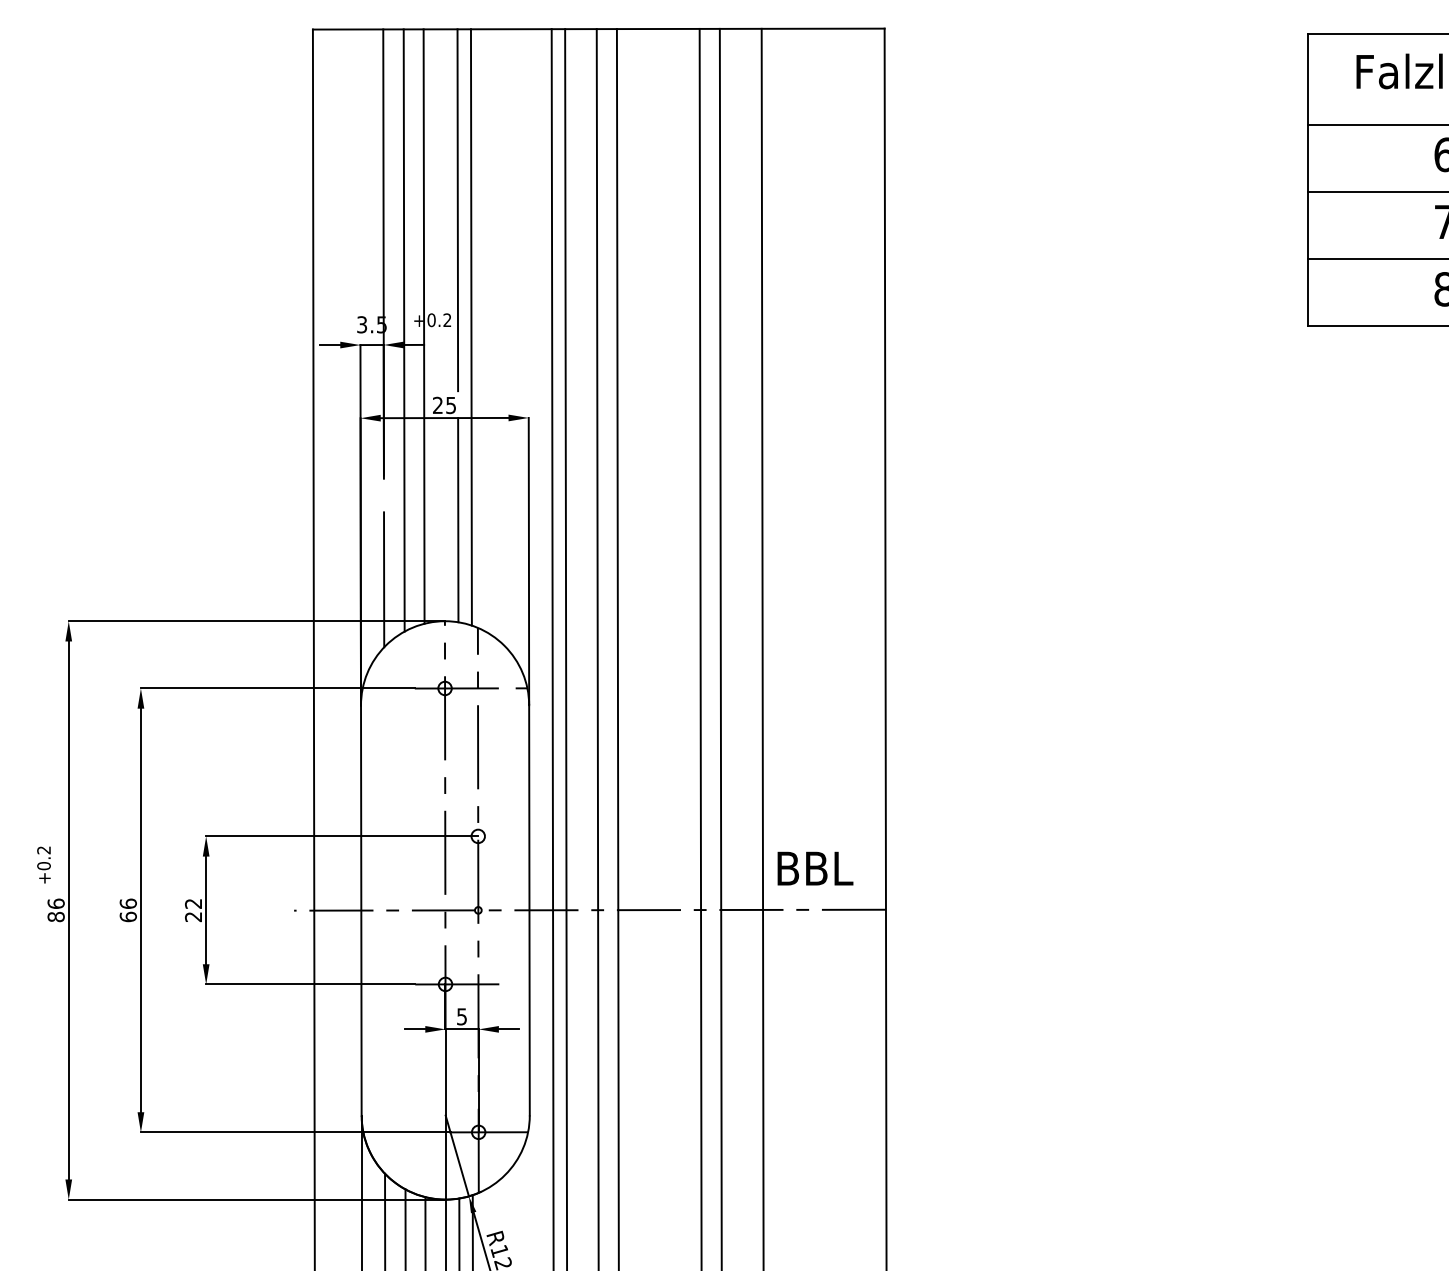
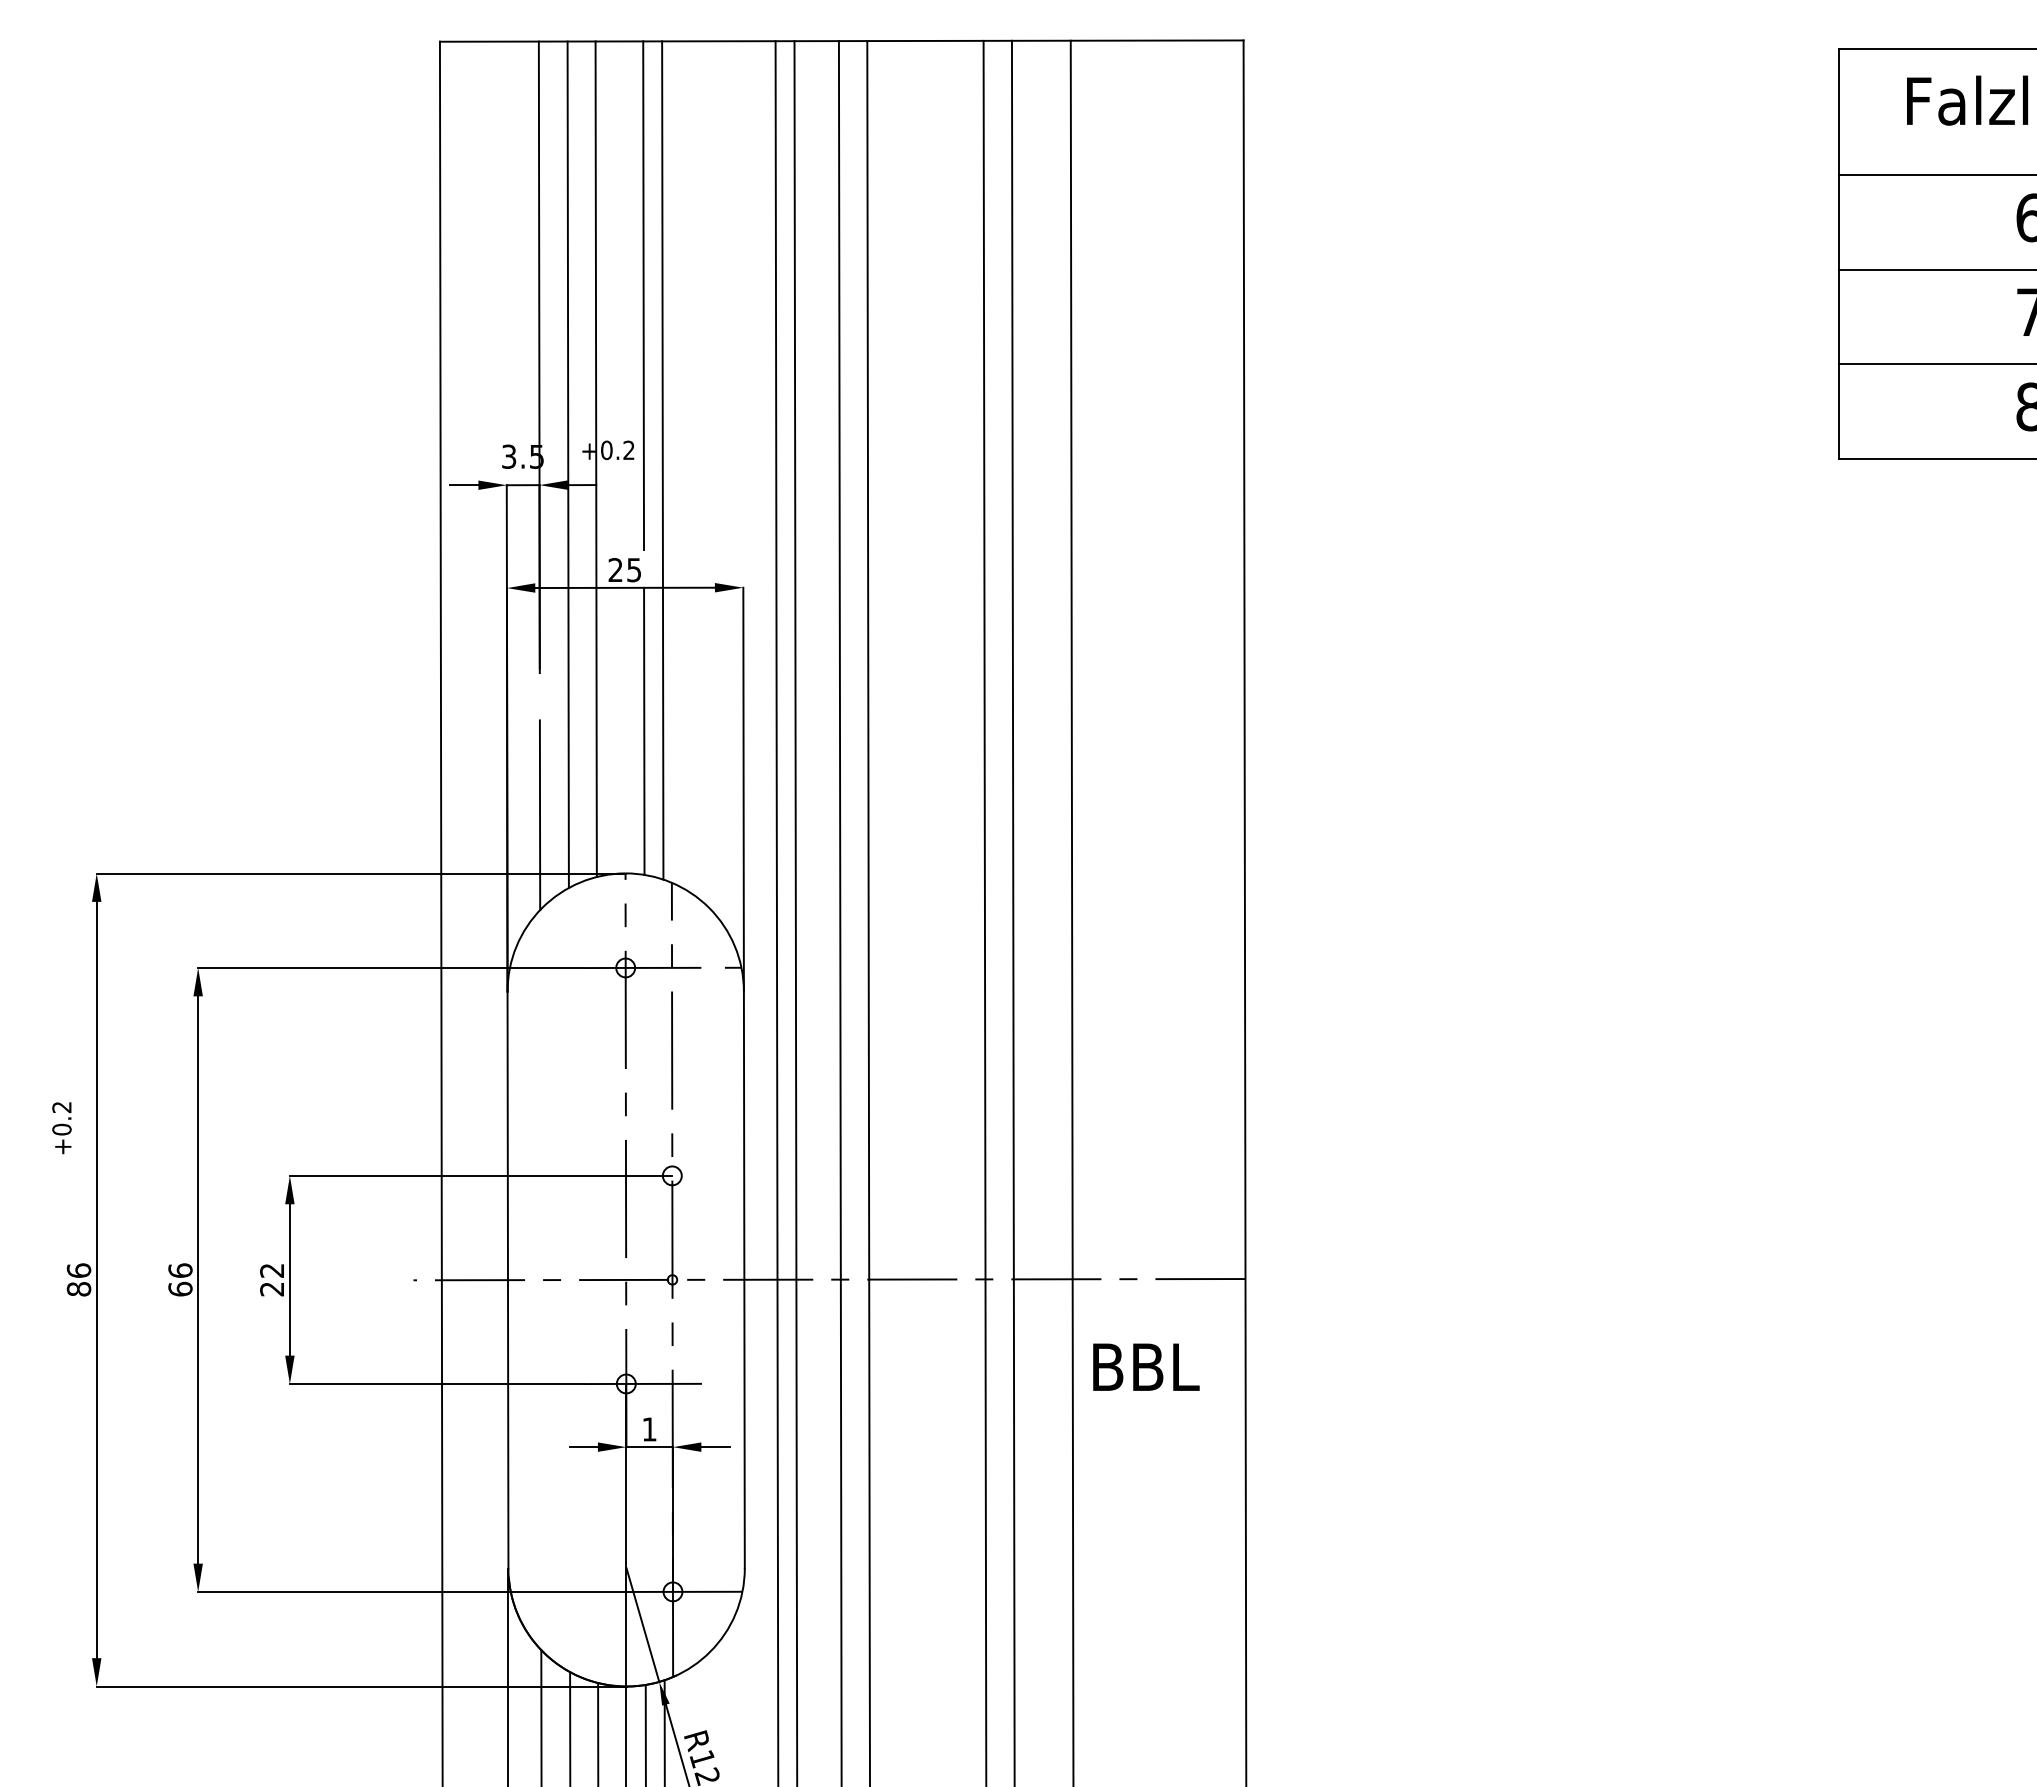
text: (43, 865) -> (61, 1128), moved
text: (815, 868) -> (1146, 1366), moved
text: (461, 1016) -> (649, 1429), 5 -> 1

